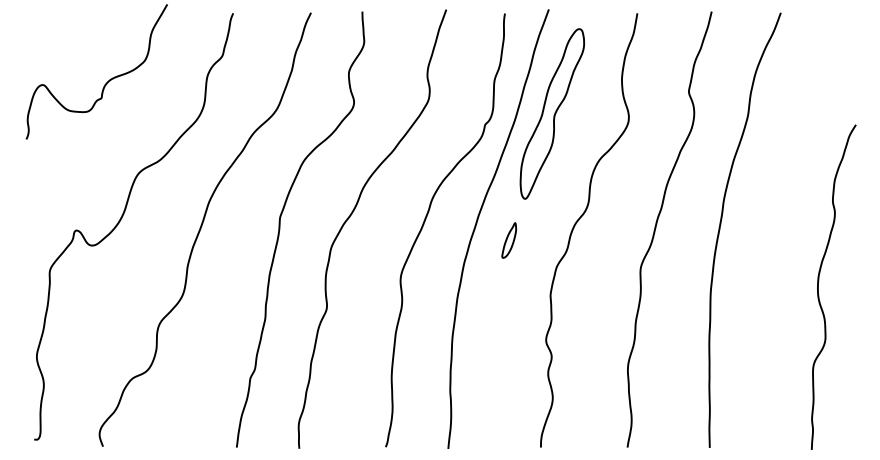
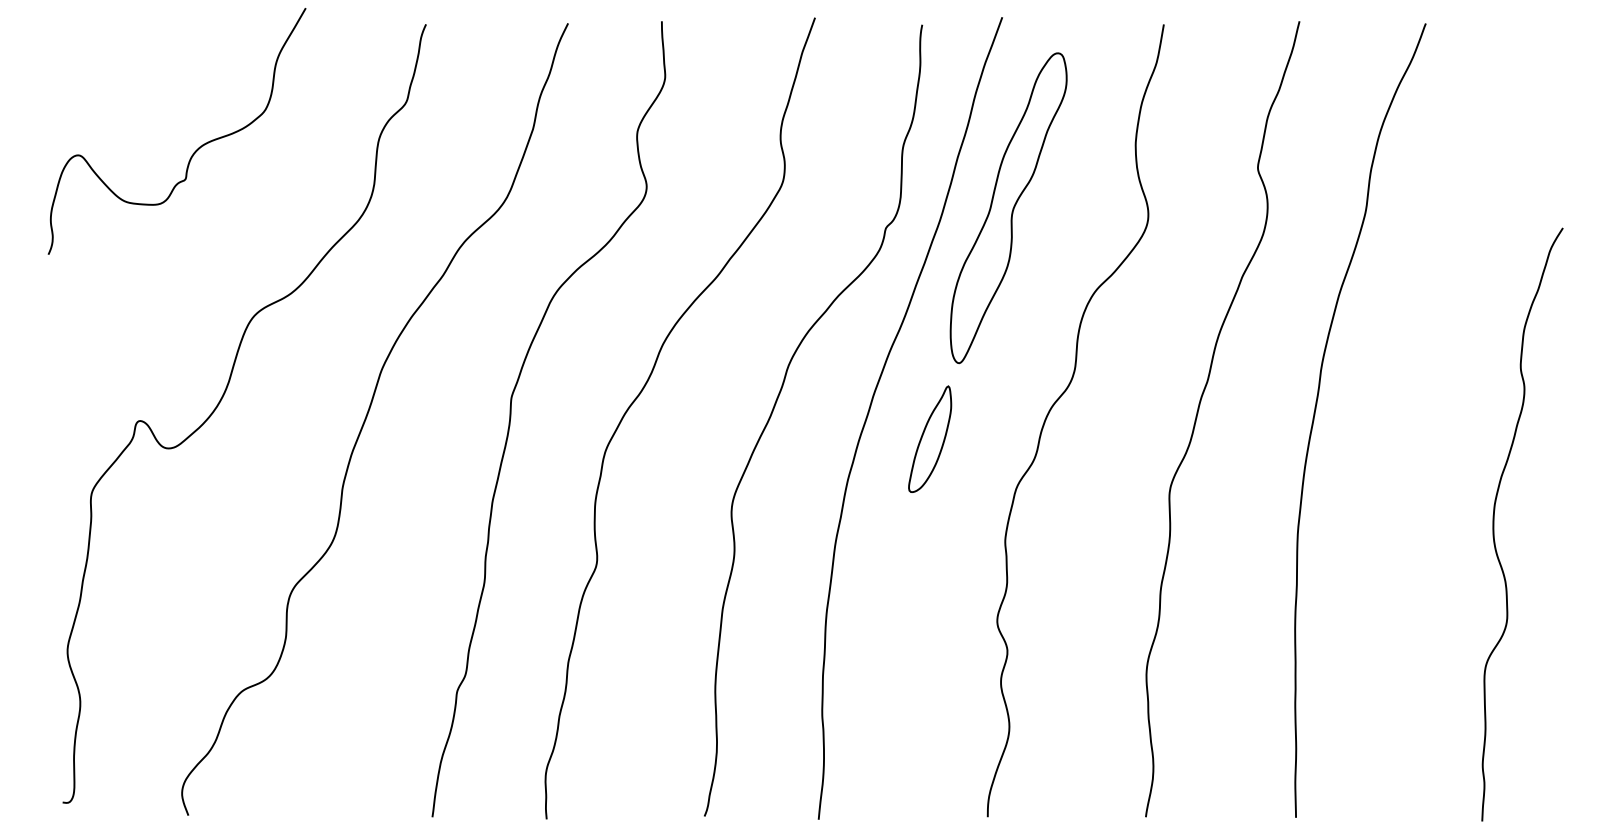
part: (508, 240) -> (928, 439), size x1.67

